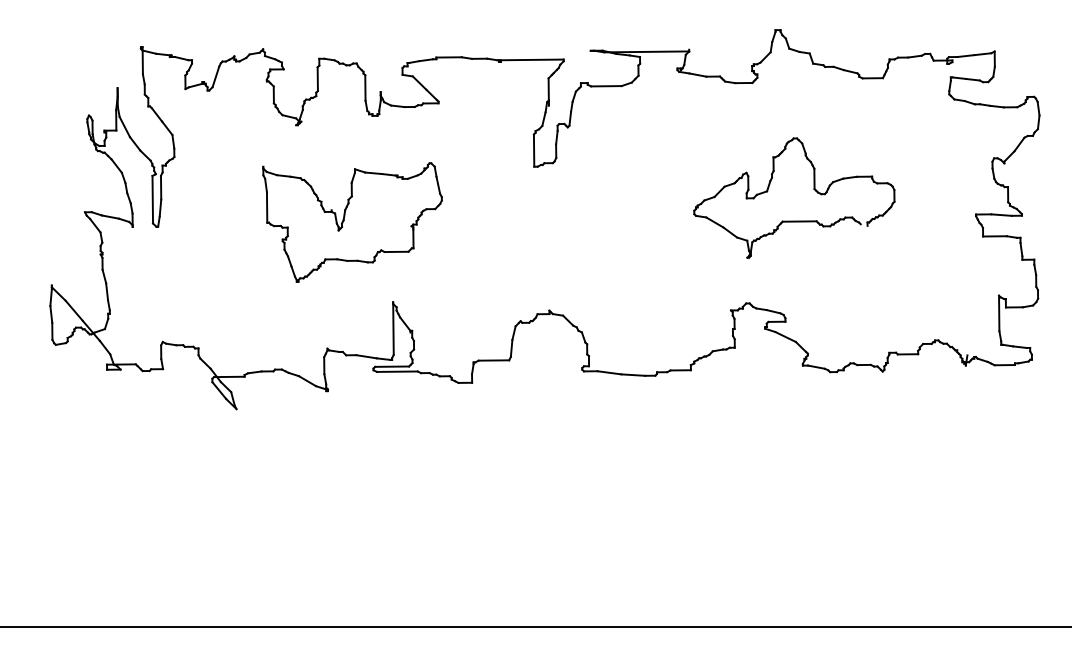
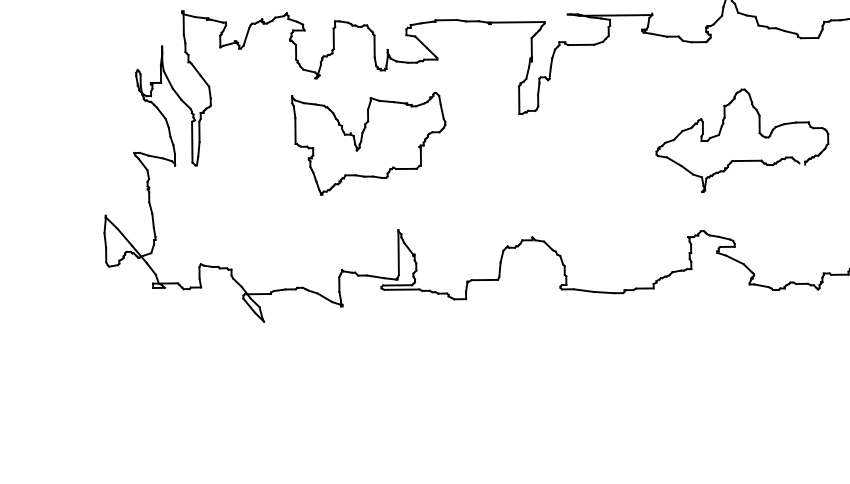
part: (352, 222) -> (368, 143), moved

